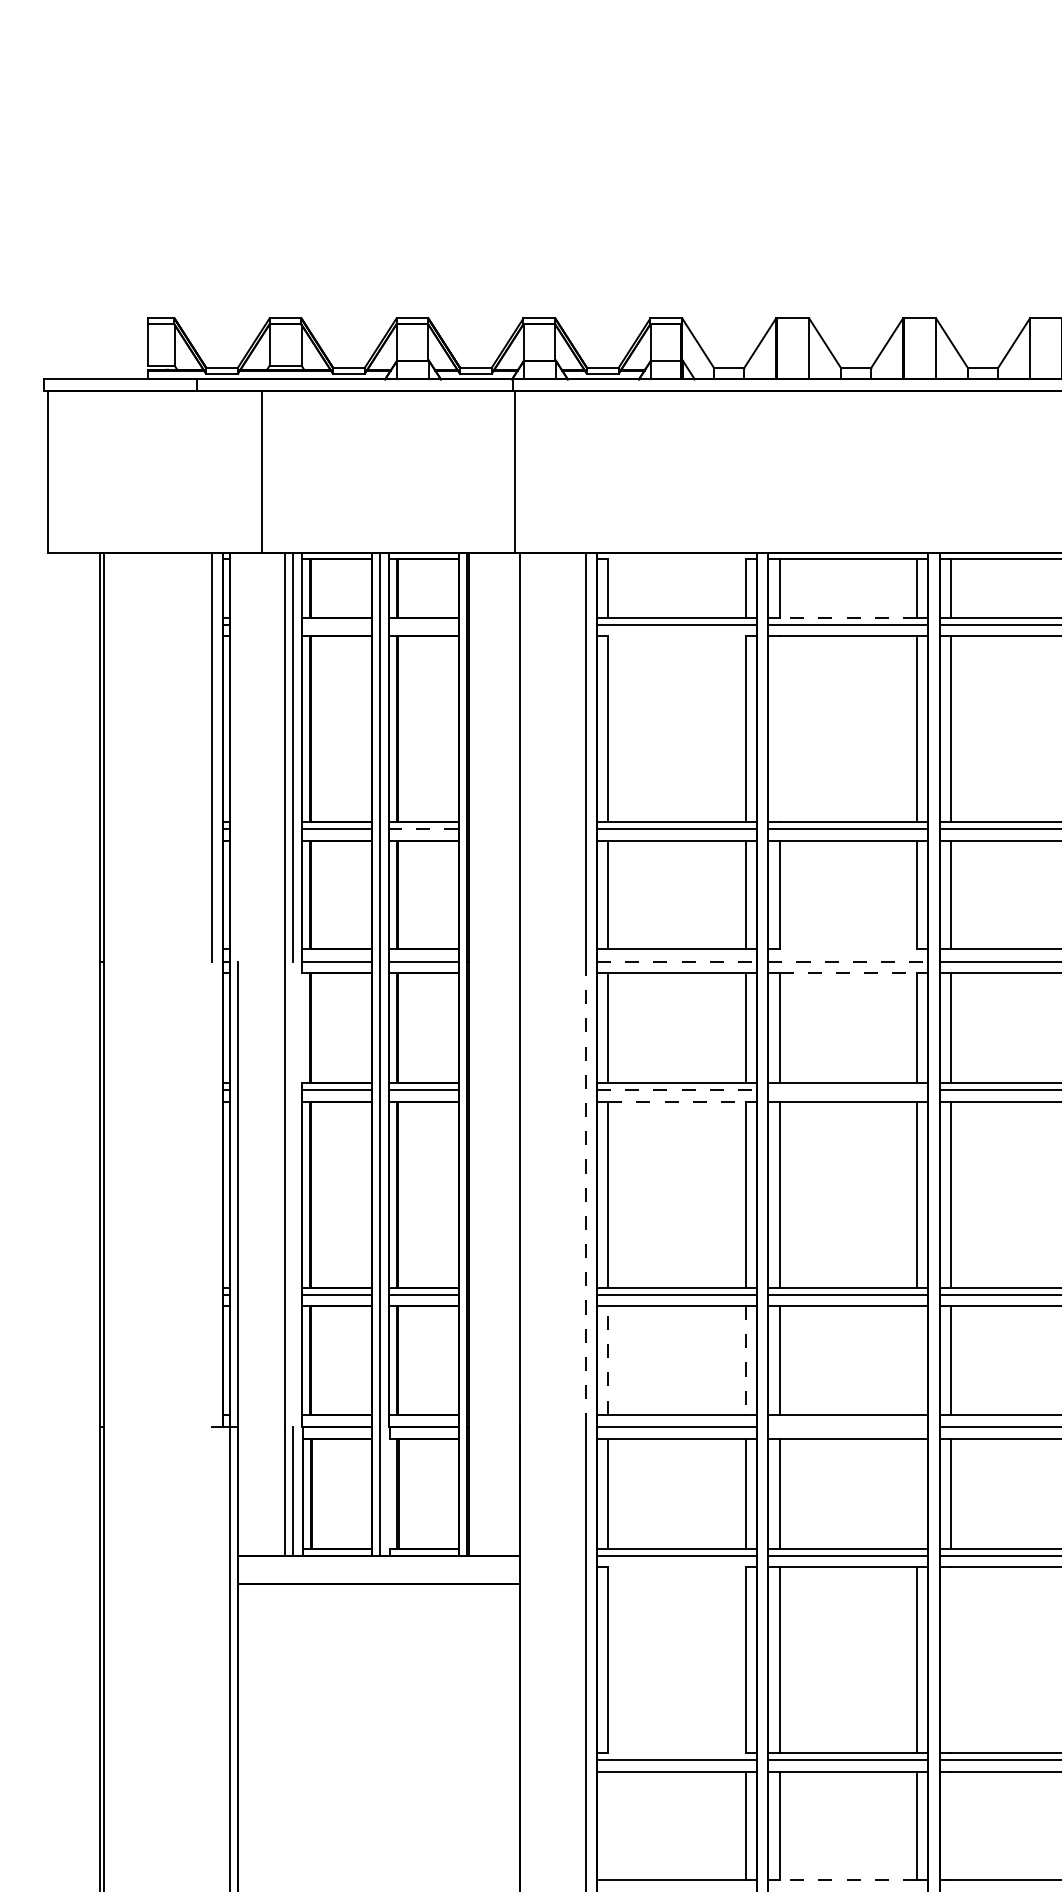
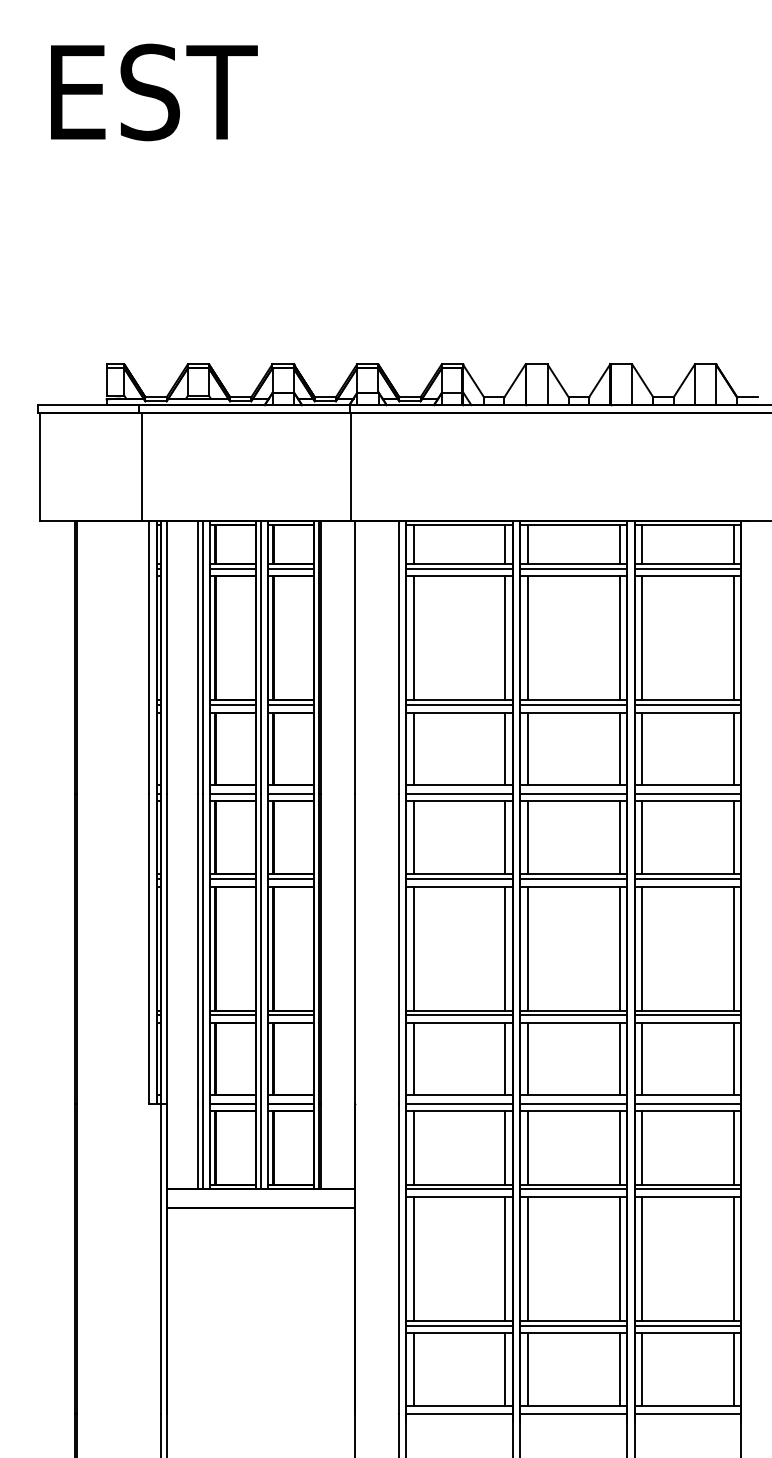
line: (261, 471) -> (141, 466), moved
line: (677, 558) -> (459, 524), added
line: (848, 618) -> (573, 564), dashed -> solid
line: (336, 624) -> (232, 568), added
line: (423, 624) -> (290, 568), added
line: (677, 636) -> (459, 576), added
line: (779, 729) -> (527, 638), added
line: (237, 756) -> (166, 656), added
line: (423, 829) -> (290, 705), dashed -> solid
line: (848, 949) -> (573, 785), added
line: (677, 961) -> (459, 793), dashed -> solid
line: (849, 961) -> (574, 793), dashed -> solid
line: (848, 973) -> (573, 801), dashed -> solid
line: (302, 1027) -> (209, 837), added
line: (677, 1090) -> (459, 879), dashed -> solid
line: (848, 1090) -> (573, 879), added
line: (677, 1101) -> (459, 886), dashed -> solid
line: (212, 1194) -> (149, 948), added
line: (293, 1194) -> (203, 948), added
line: (585, 1194) -> (398, 948), dashed -> solid
line: (608, 1359) -> (413, 1058), dashed -> solid
line: (746, 1360) -> (505, 1059), dashed -> solid
line: (917, 1360) -> (619, 1059), added
line: (848, 1426) -> (573, 1103), added
line: (389, 1492) -> (267, 1147), added
line: (917, 1492) -> (619, 1147), added
line: (677, 1567) -> (459, 1197), added
line: (951, 1660) -> (642, 1259), added
line: (677, 1753) -> (459, 1321), added
line: (608, 1825) -> (413, 1369), added
line: (951, 1825) -> (642, 1369), added
line: (848, 1879) -> (573, 1405), dashed -> solid

